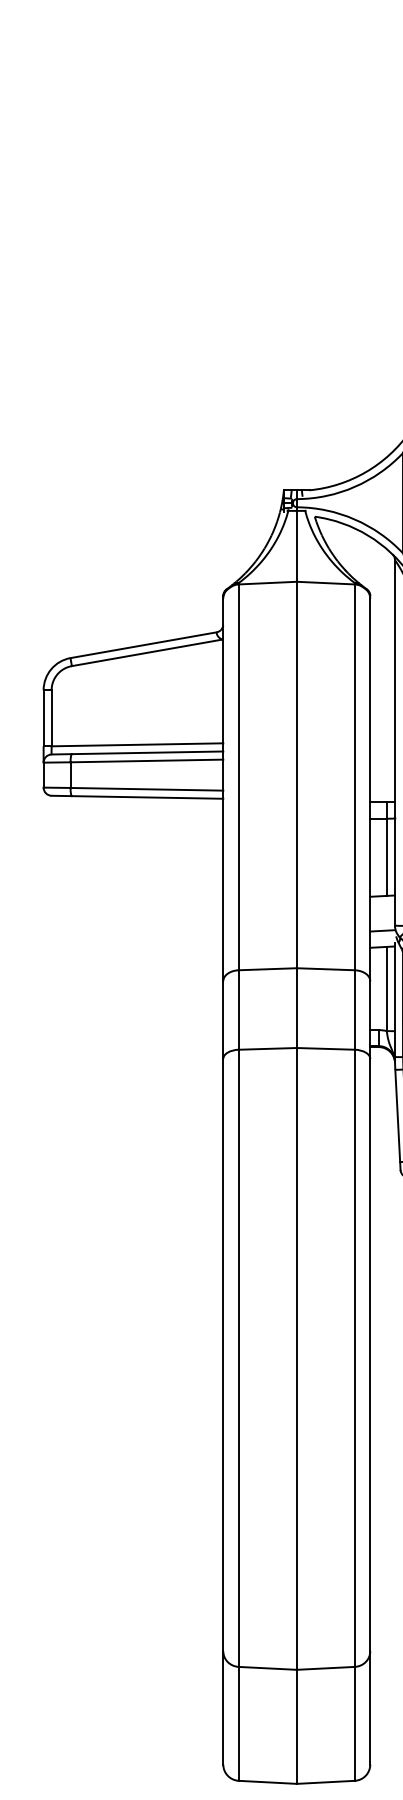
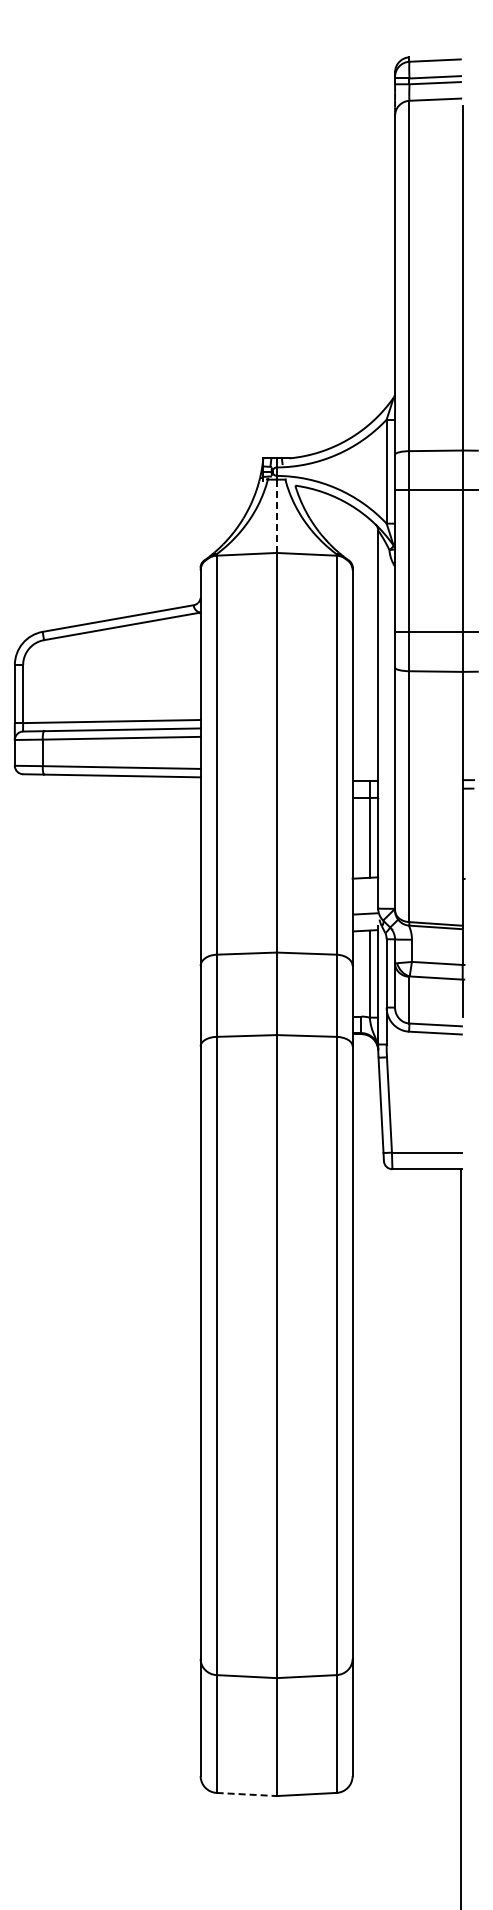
line: (296, 546) -> (276, 516), solid -> dashed
line: (268, 1782) -> (247, 1794), solid -> dashed

